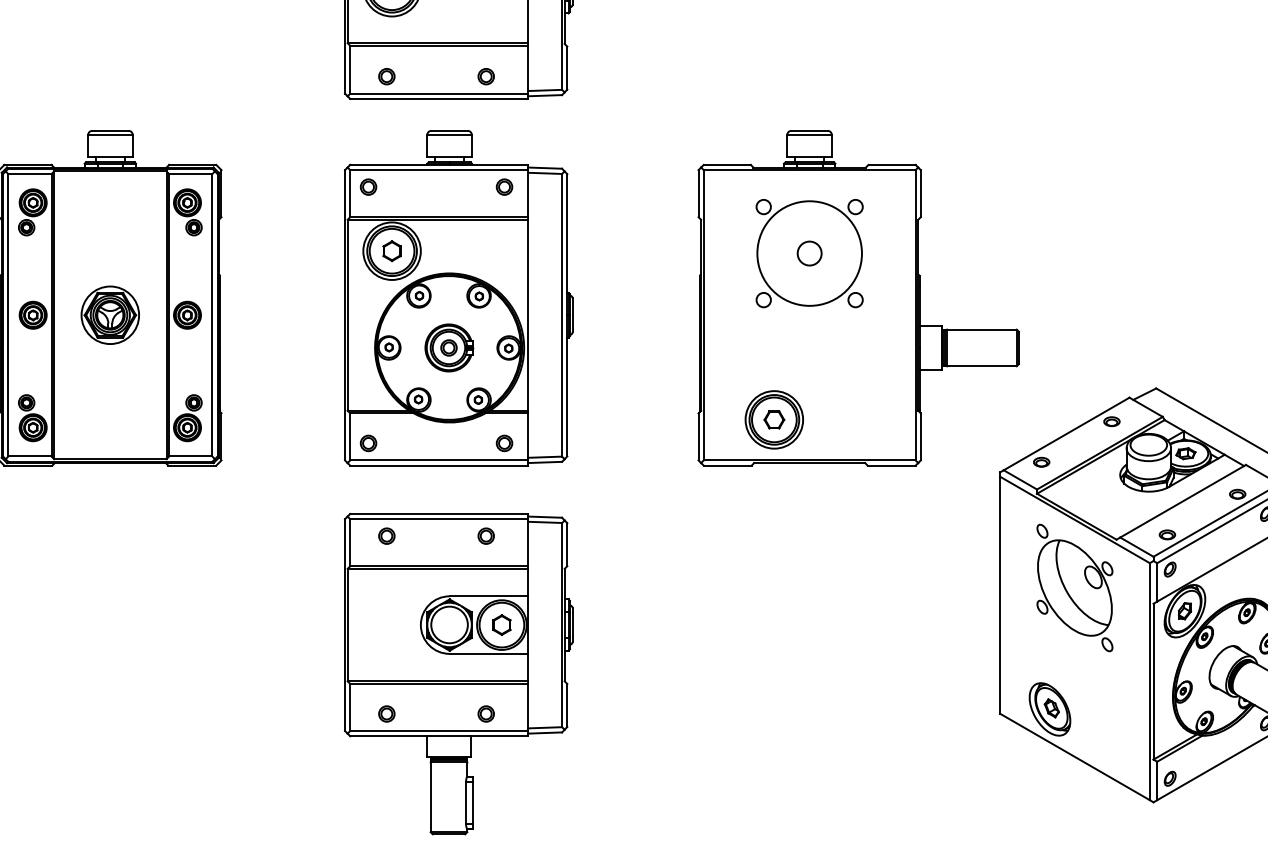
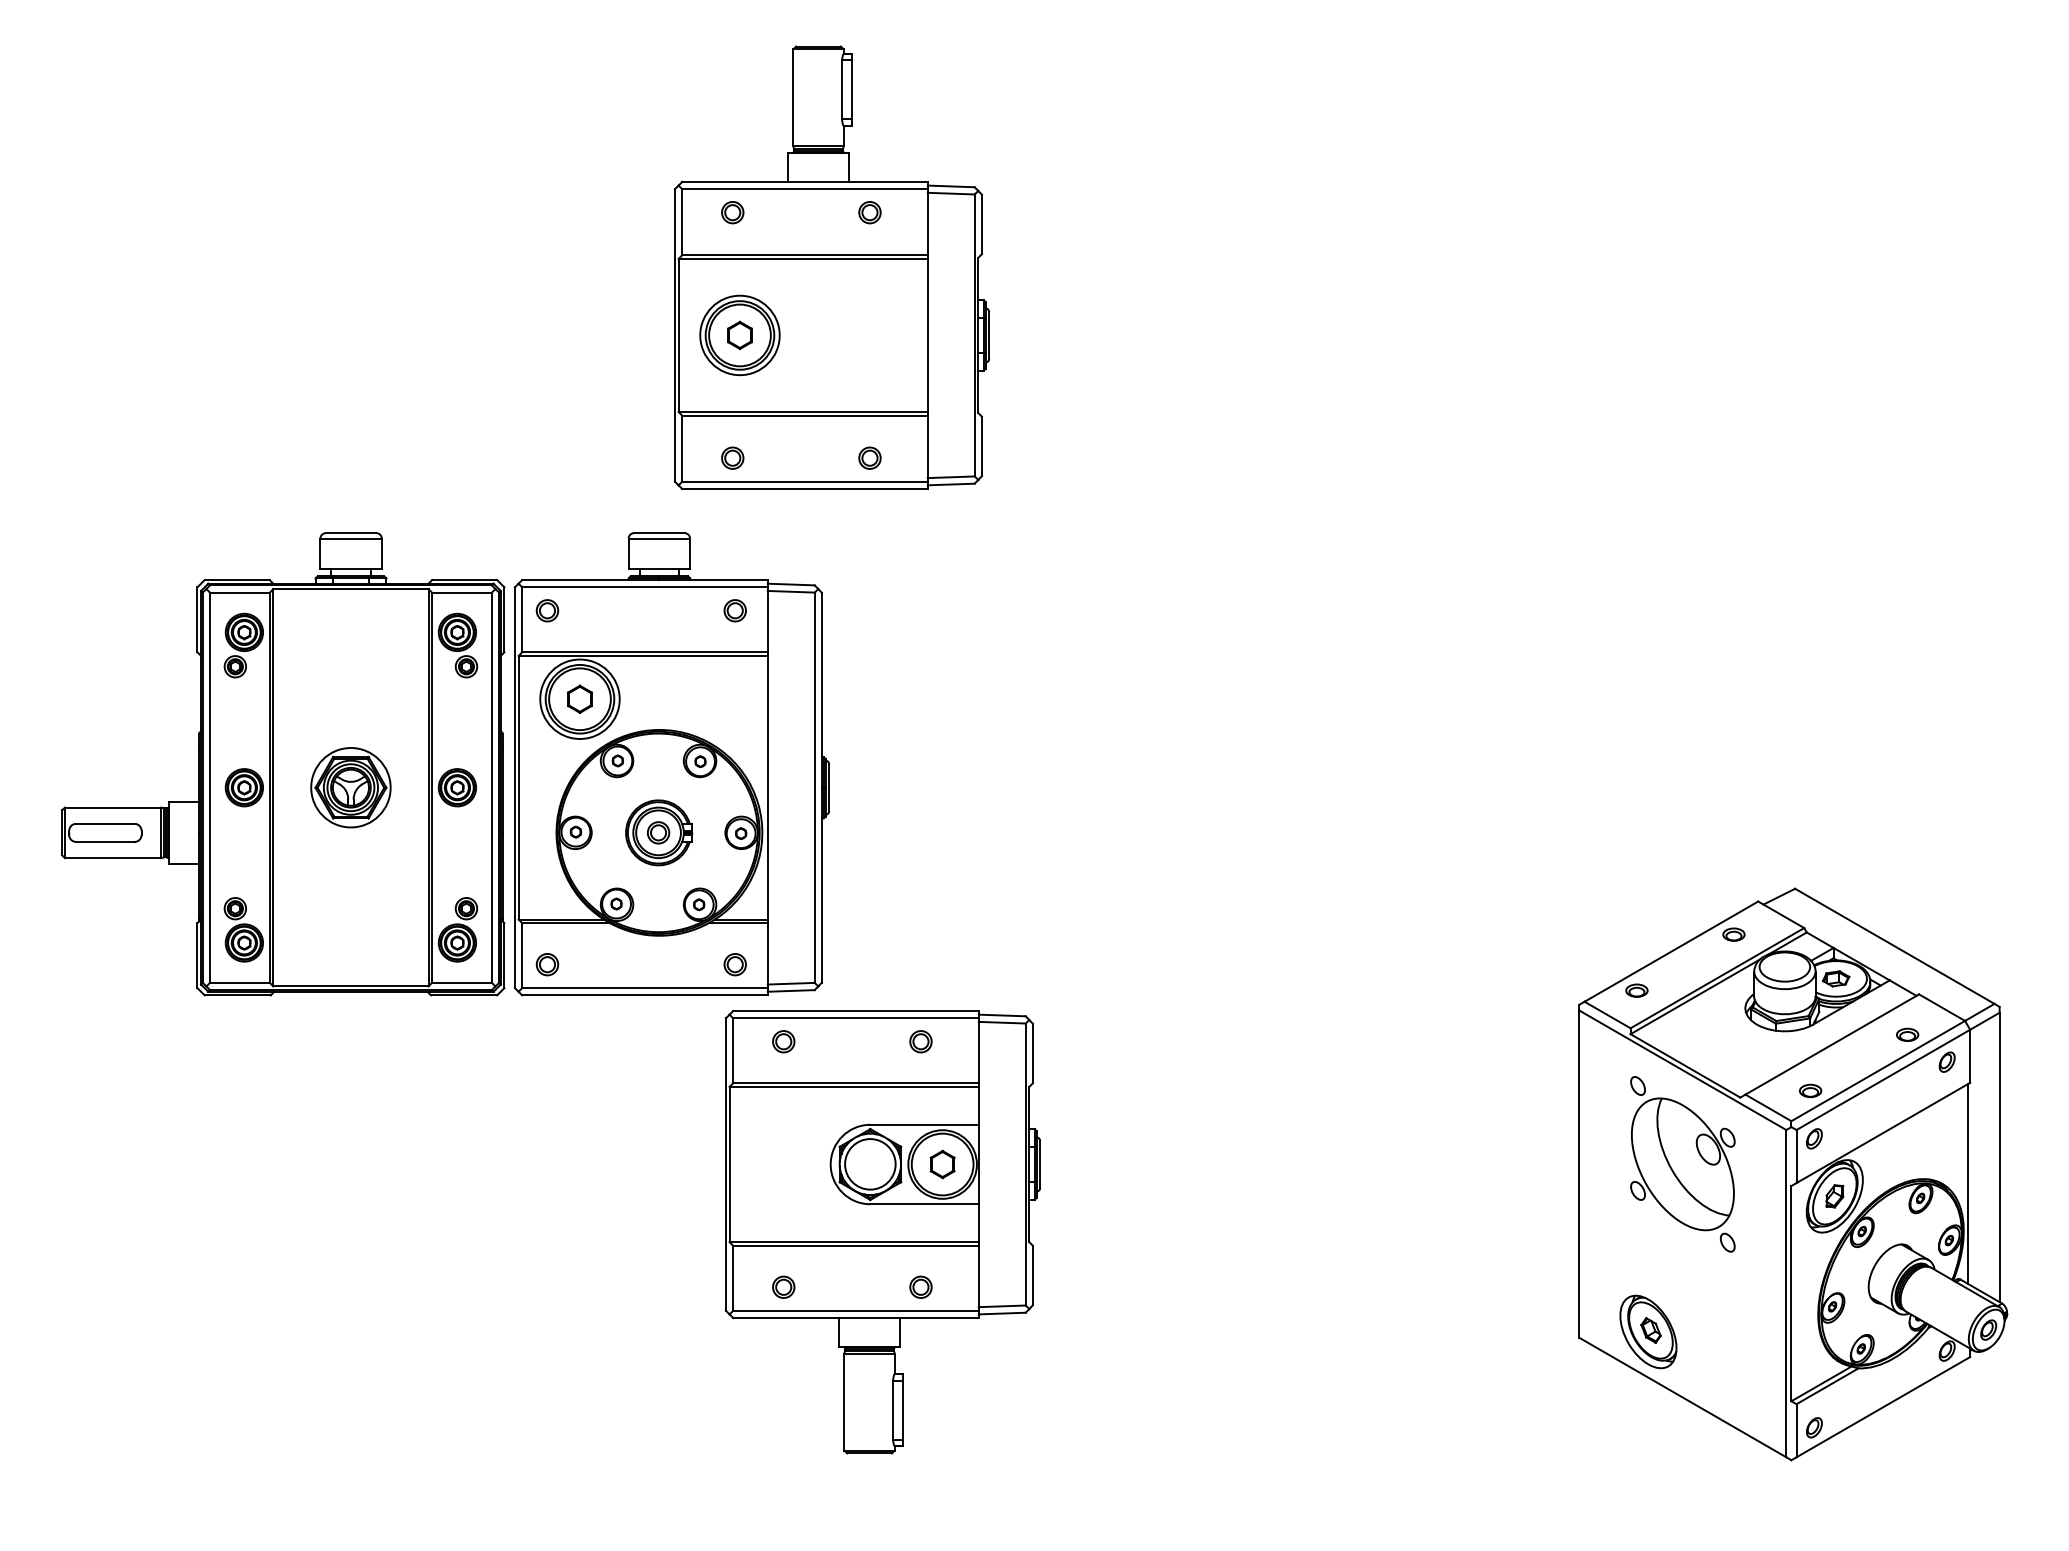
part: (458, 298) -> (671, 764), moved
part: (858, 298) -> (1384, 764), removed
part: (458, 674) -> (882, 1232), moved

